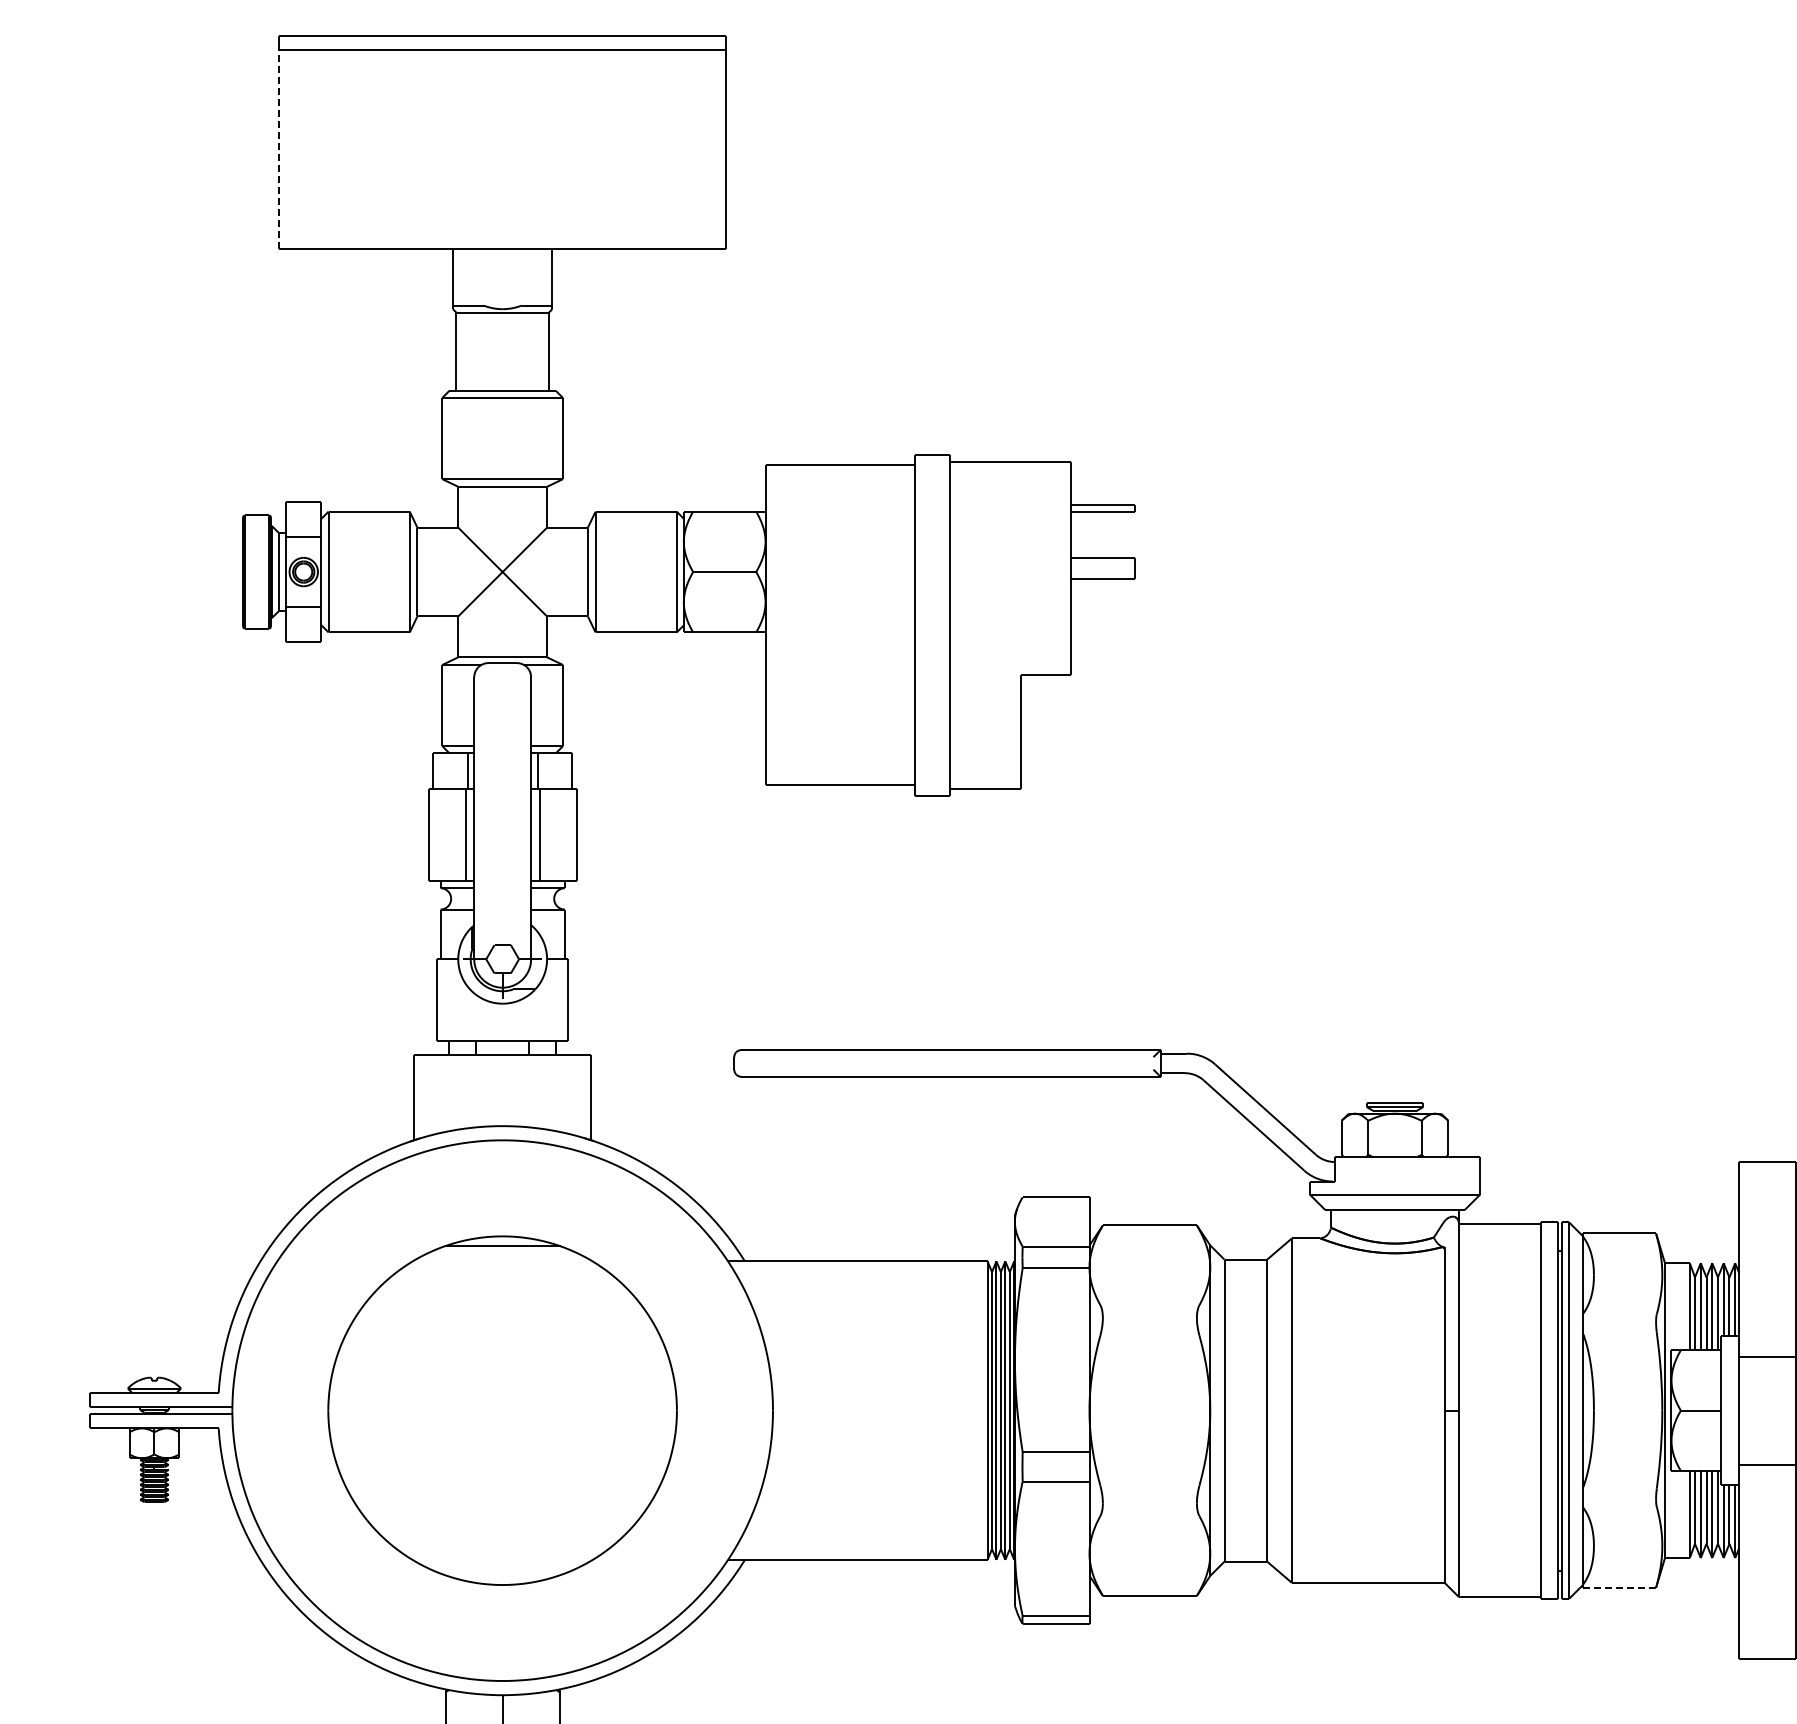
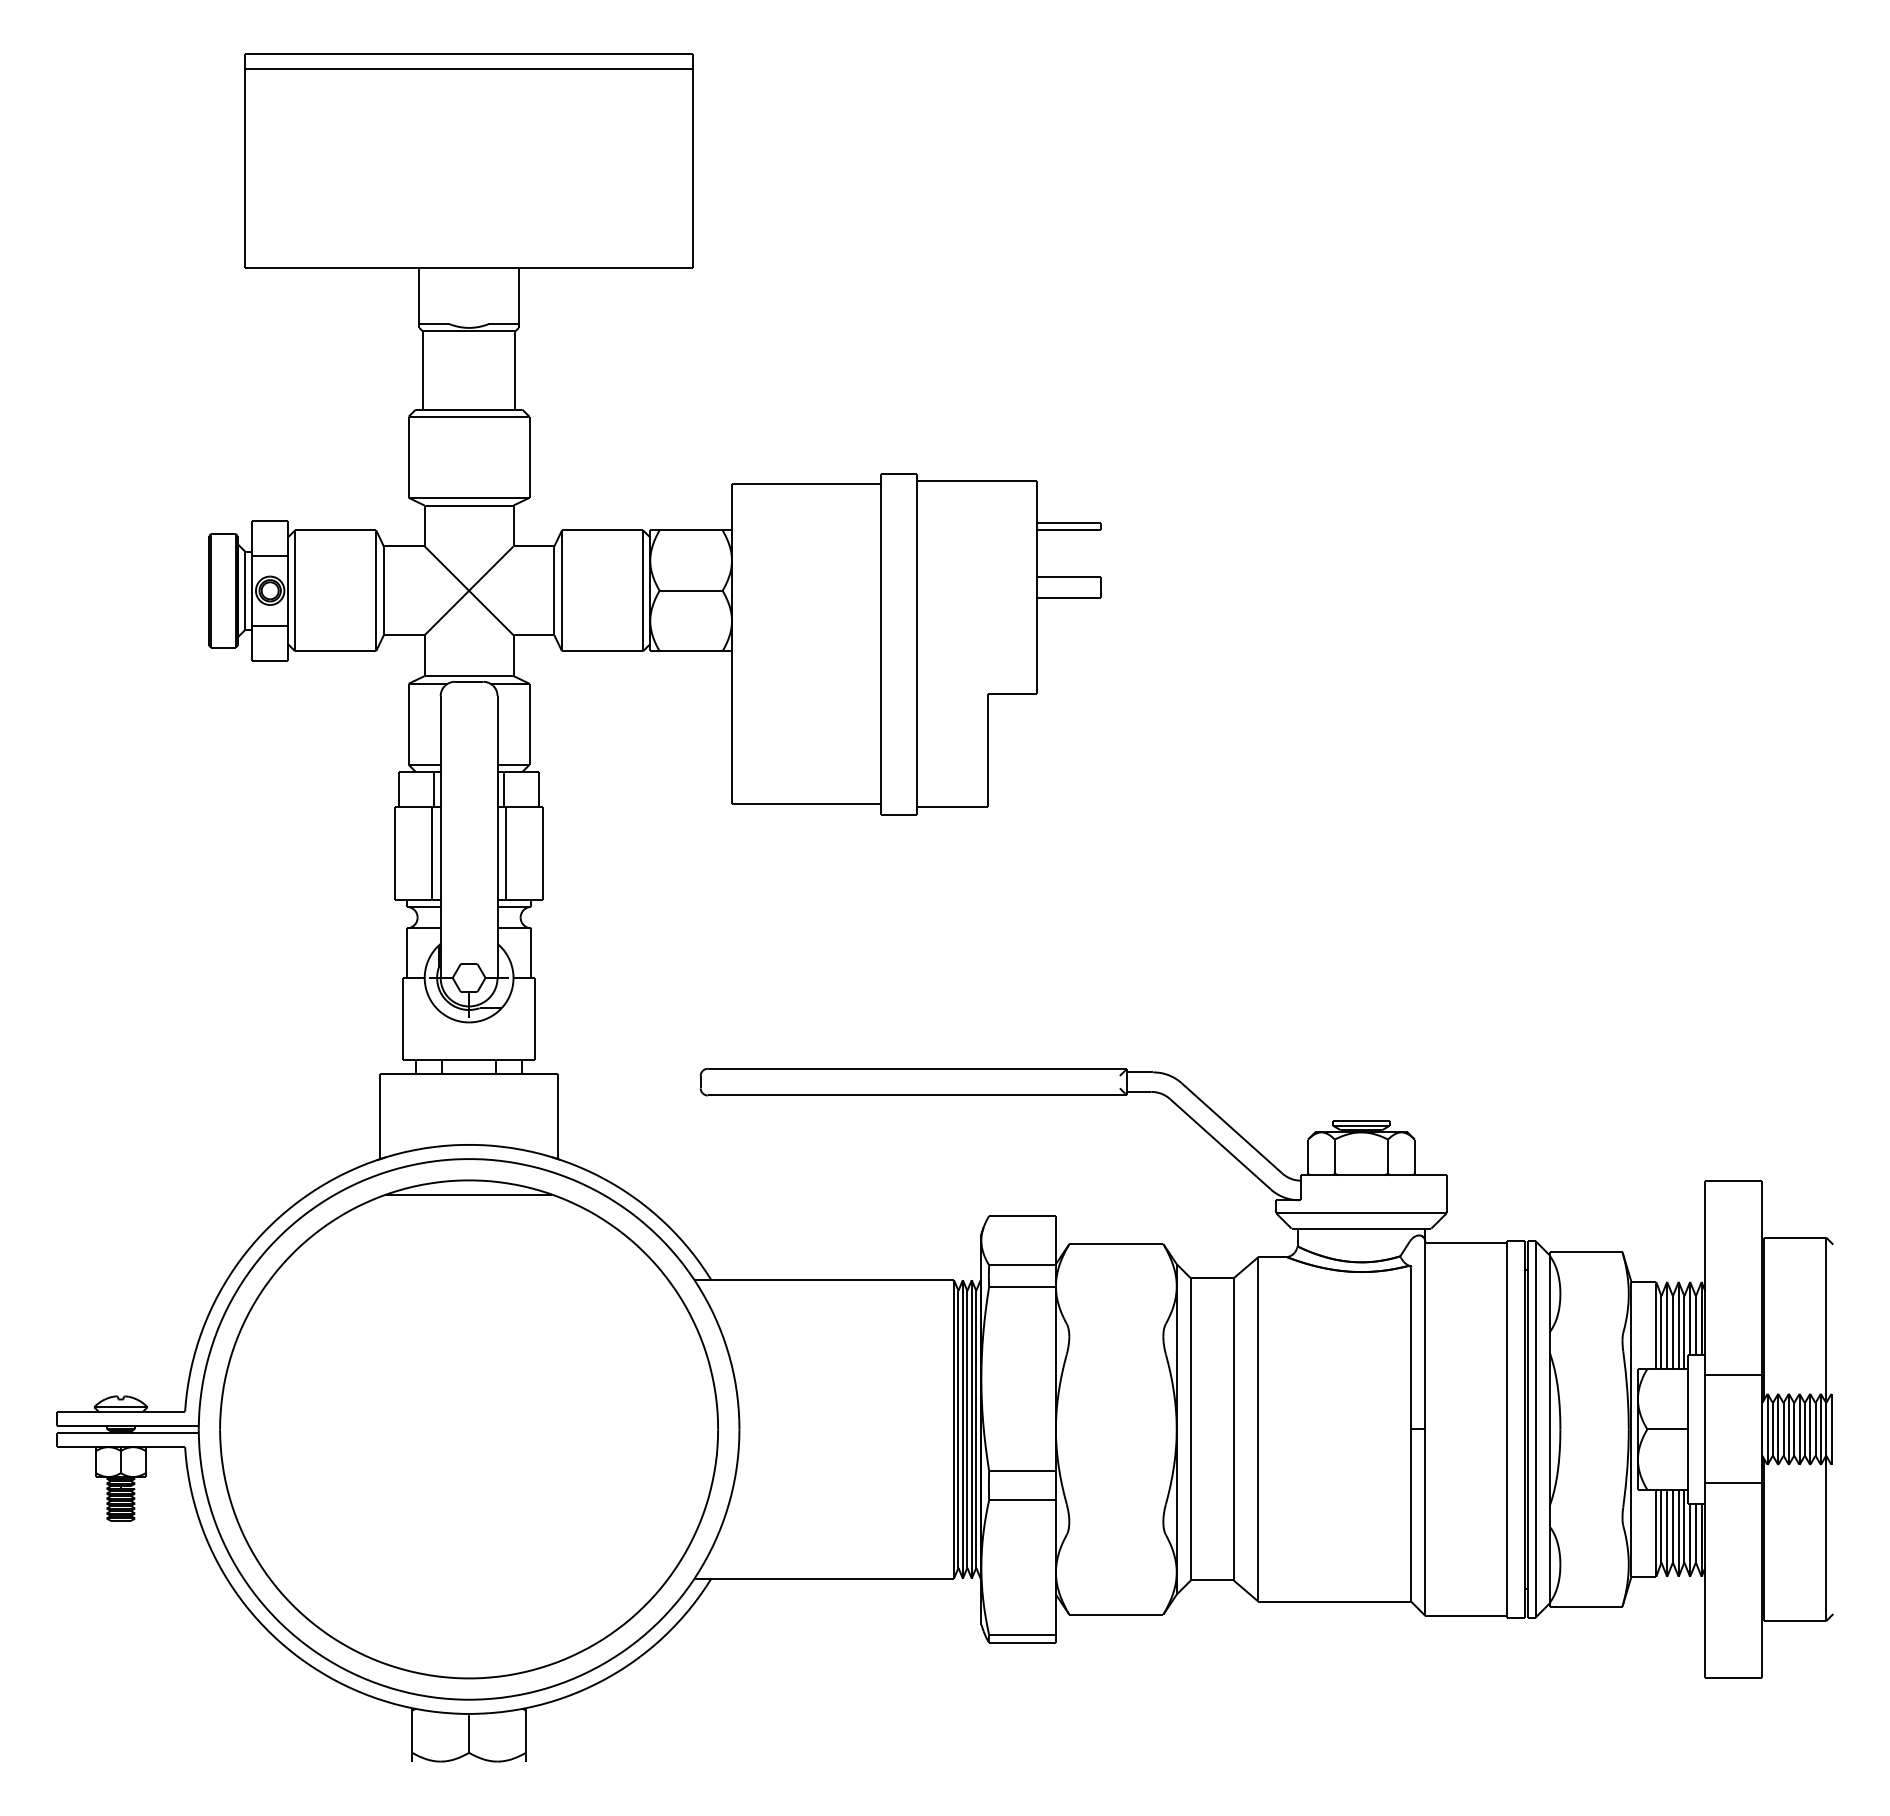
line: (279, 148) -> (245, 167), dashed -> solid
part: (502, 1410) -> (468, 1429), size x1.43
line: (1619, 1587) -> (1585, 1606), dashed -> solid

